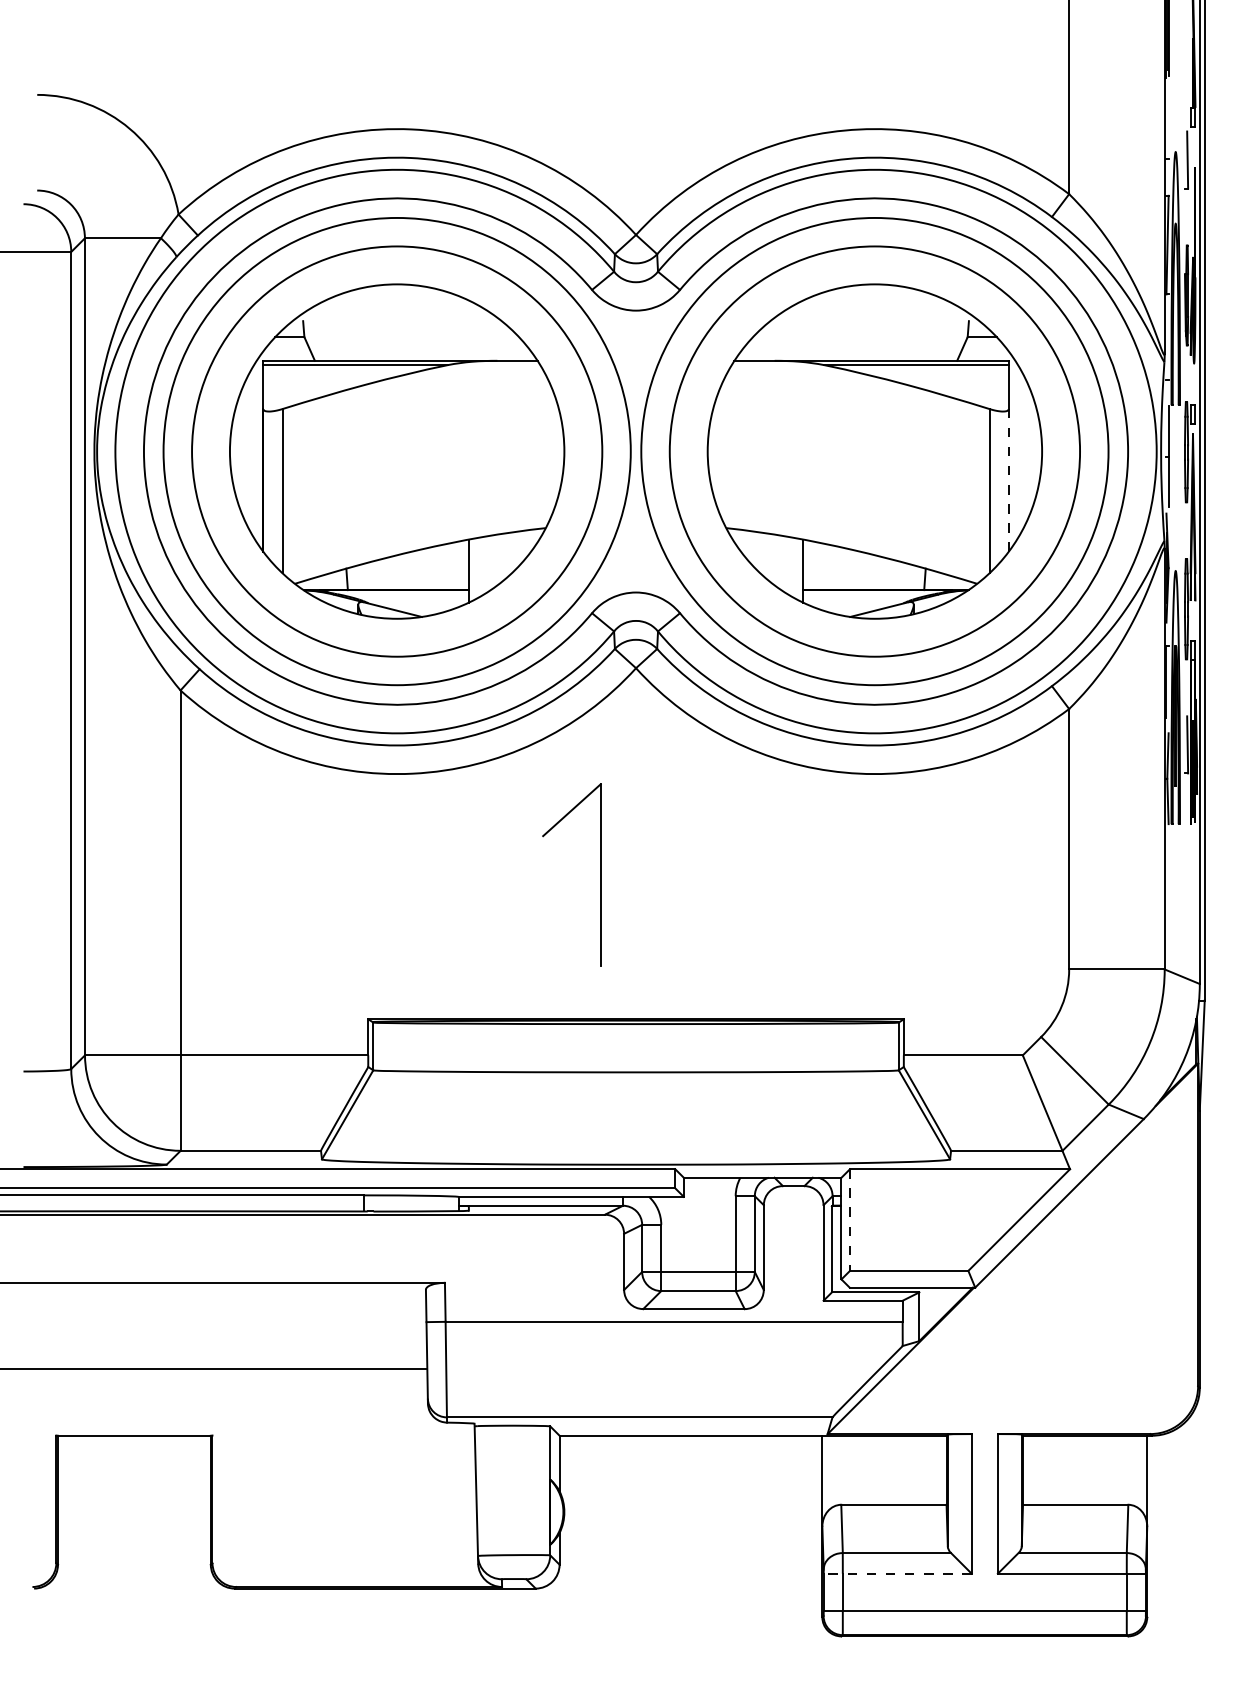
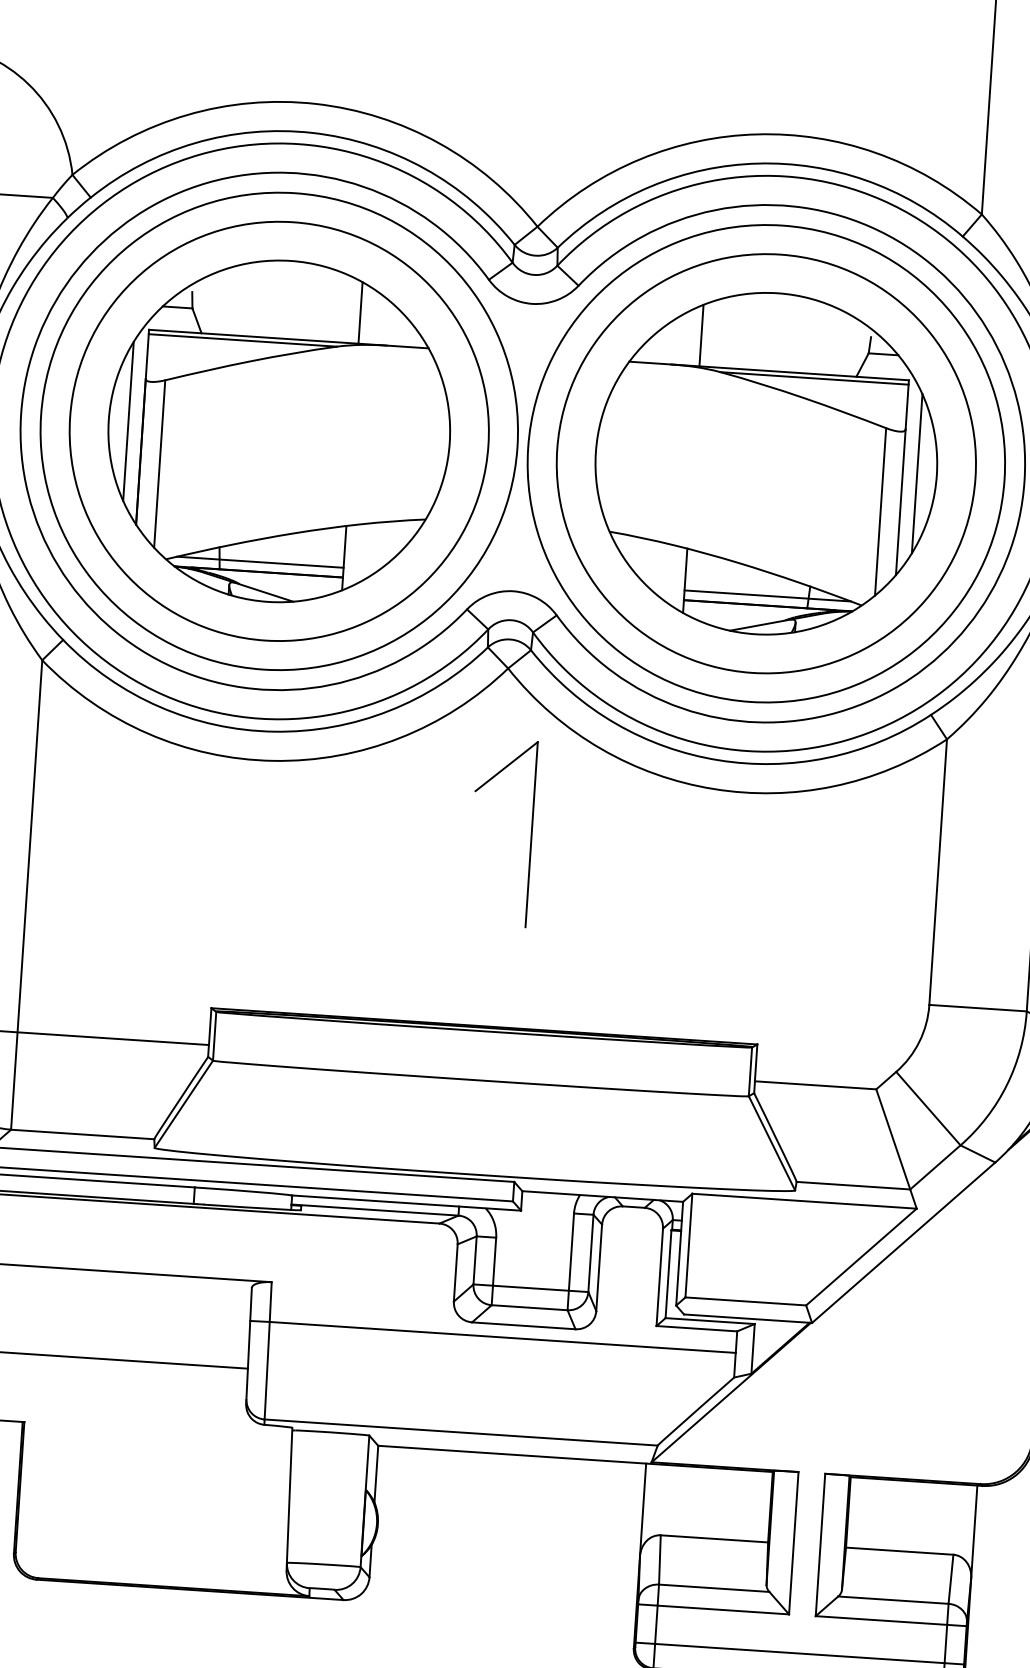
line: (468, 330) -> (360, 312), added
line: (803, 330) -> (701, 335), added
line: (249, 451) -> (128, 421), added
line: (1022, 451) -> (916, 473), added
line: (1008, 480) -> (900, 502), dashed -> solid
line: (386, 580) -> (259, 562), added
line: (884, 580) -> (767, 595), added
part: (600, 874) -> (531, 834), moved
line: (849, 1220) -> (688, 1245), dashed -> solid
line: (897, 1573) -> (713, 1609), dashed -> solid

